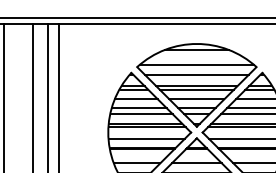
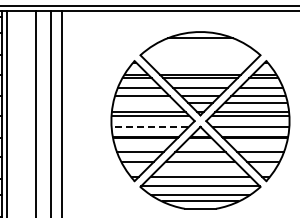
line: (196, 65) -> (200, 53), removed
line: (196, 74) -> (200, 62), removed
line: (142, 114) -> (145, 102), removed
line: (147, 138) -> (150, 127), solid -> dashed

